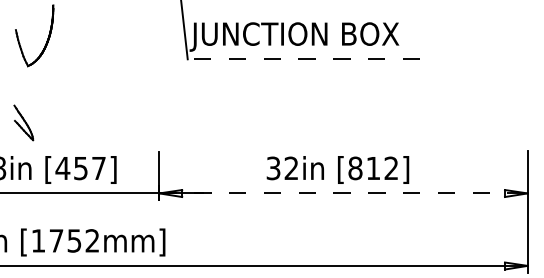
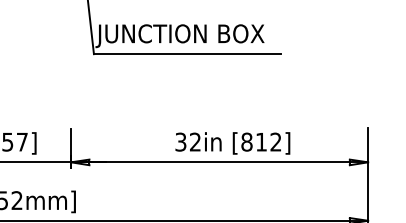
line: (303, 59) -> (187, 54), dashed -> solid
text: (337, 169) -> (232, 143), moved
line: (344, 193) -> (220, 162), dashed -> solid

